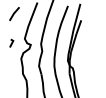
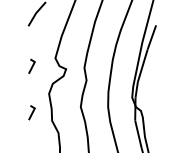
line: (11, 68) -> (31, 111), added

